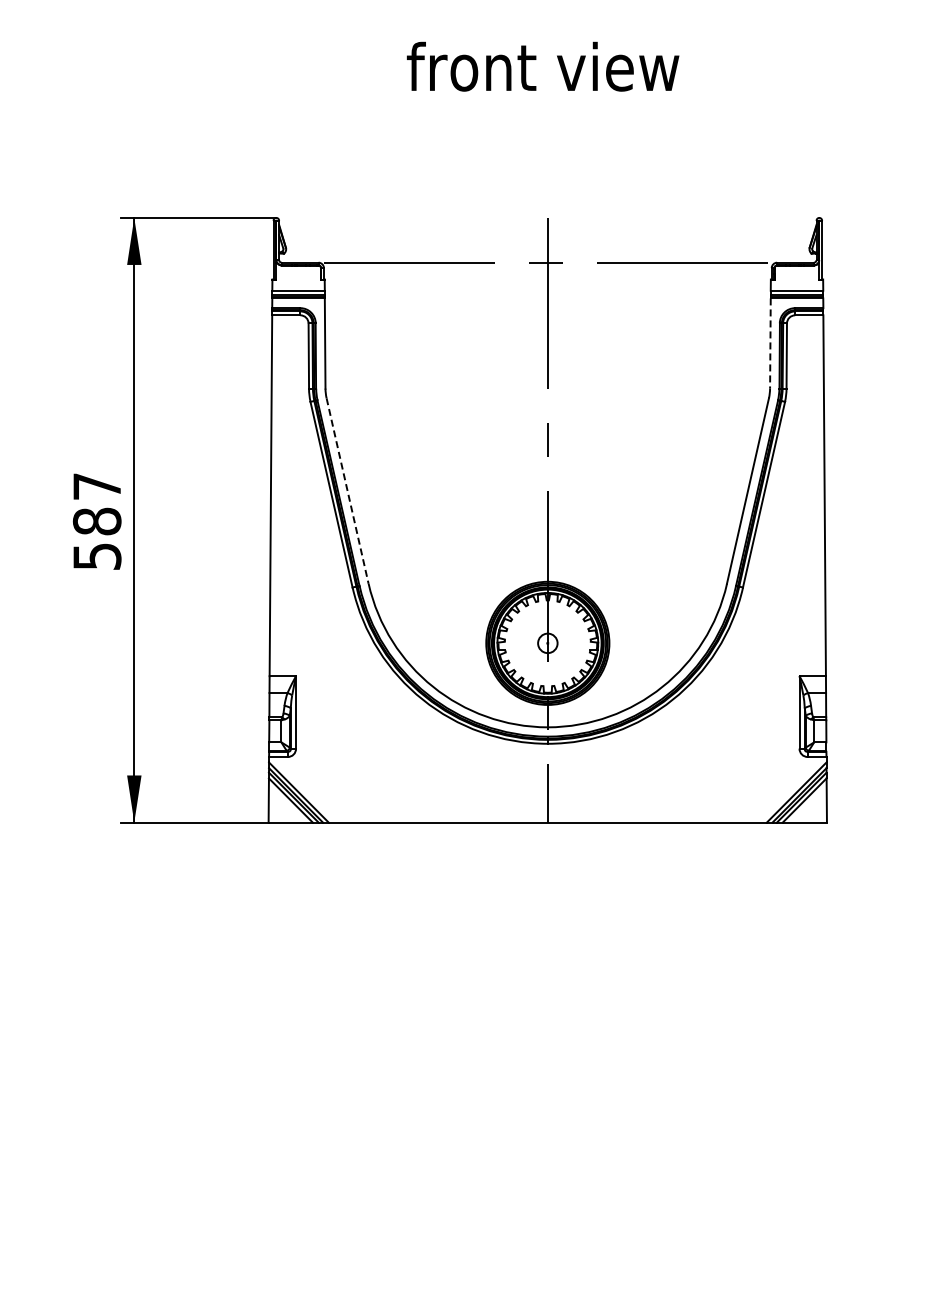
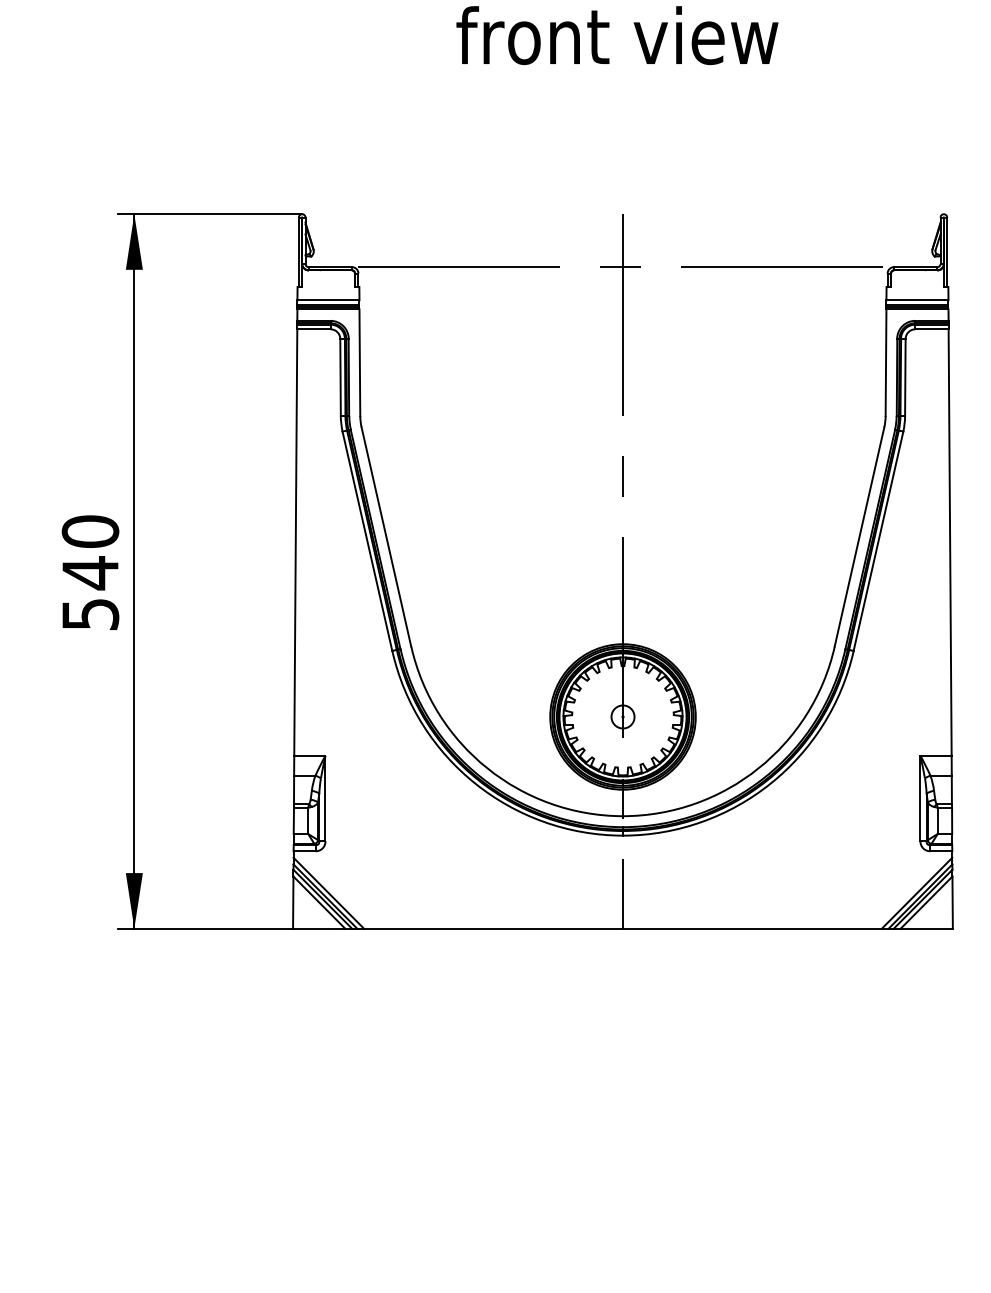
line: (770, 344) -> (886, 363), dashed -> solid
line: (347, 491) -> (386, 537), dashed -> solid
text: (96, 504) -> (89, 552), 587 -> 540

